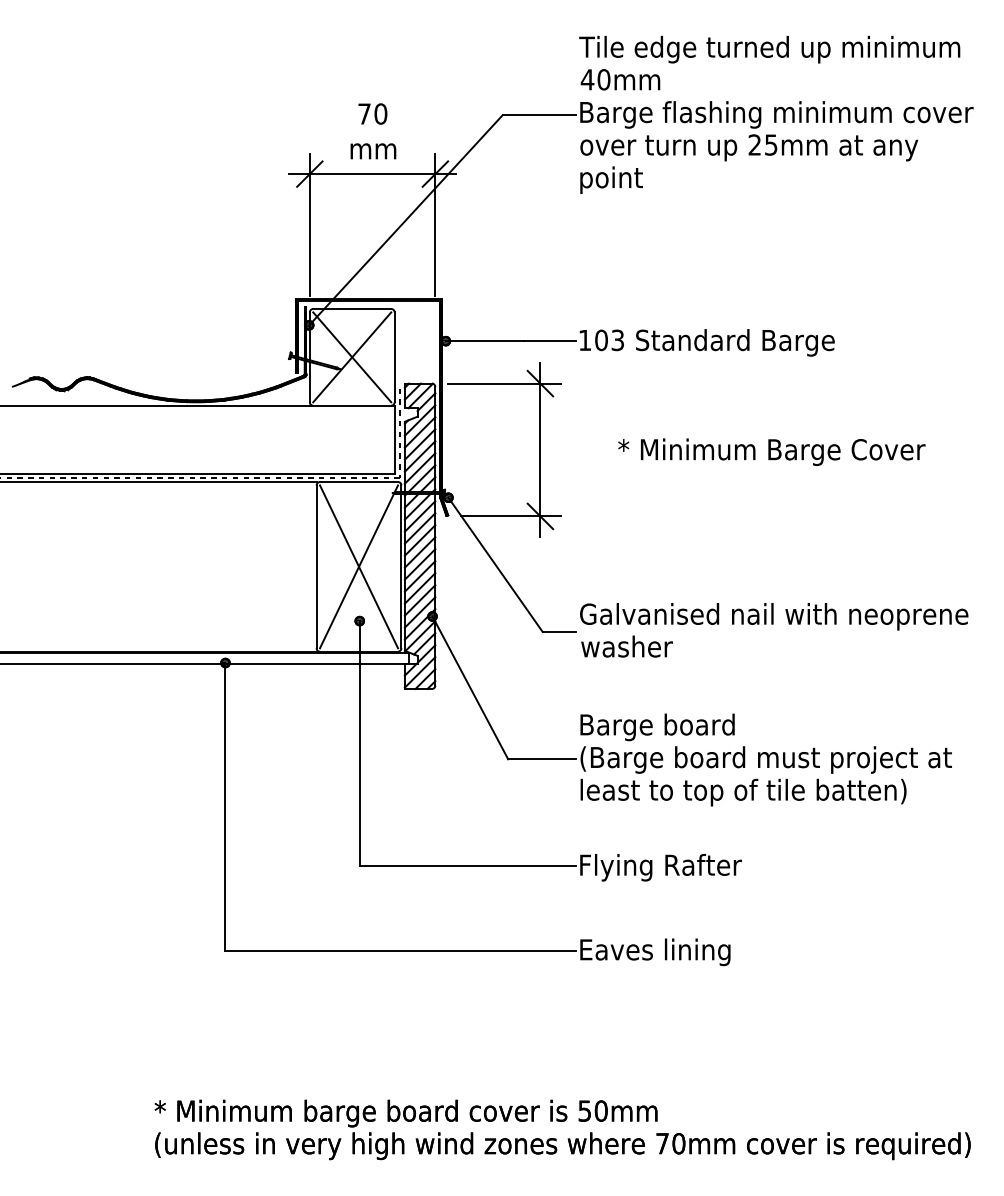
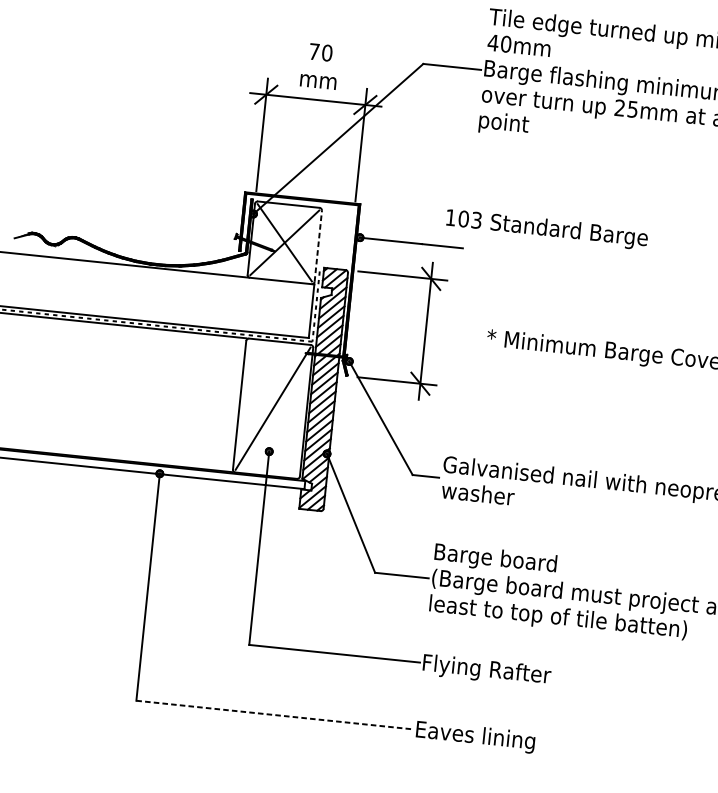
text: (706, 342) -> (546, 229), moved
line: (394, 357) -> (318, 246), solid -> dashed
line: (359, 566) -> (273, 408), removed
line: (401, 950) -> (275, 715), solid -> dashed

